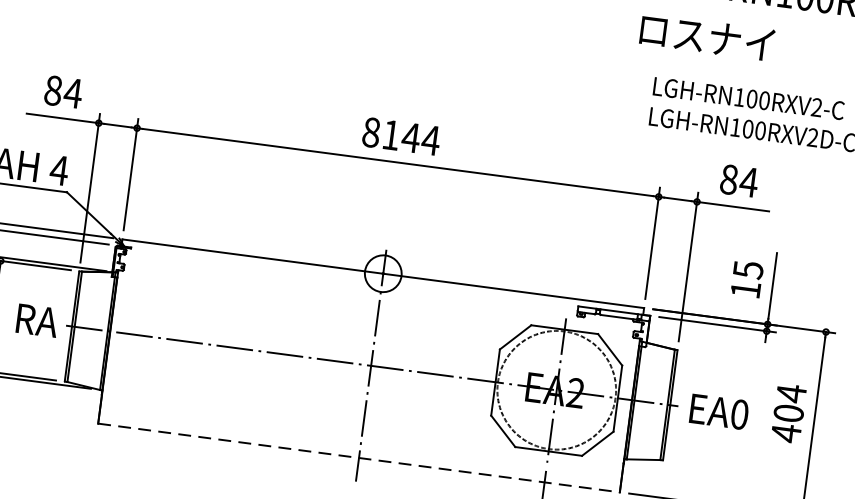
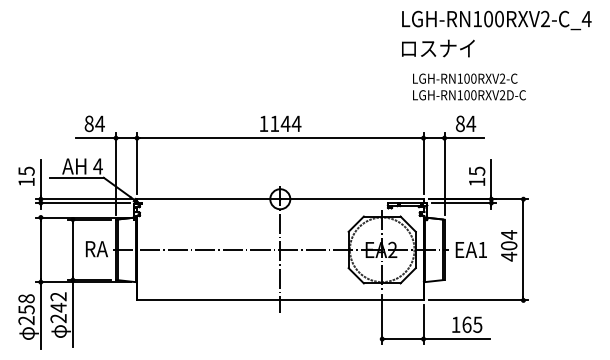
text: (370, 131) -> (263, 123), 8144 -> 1144
text: (739, 413) -> (482, 249), EA0 -> EA1
line: (359, 458) -> (280, 300), dashed -> solid

